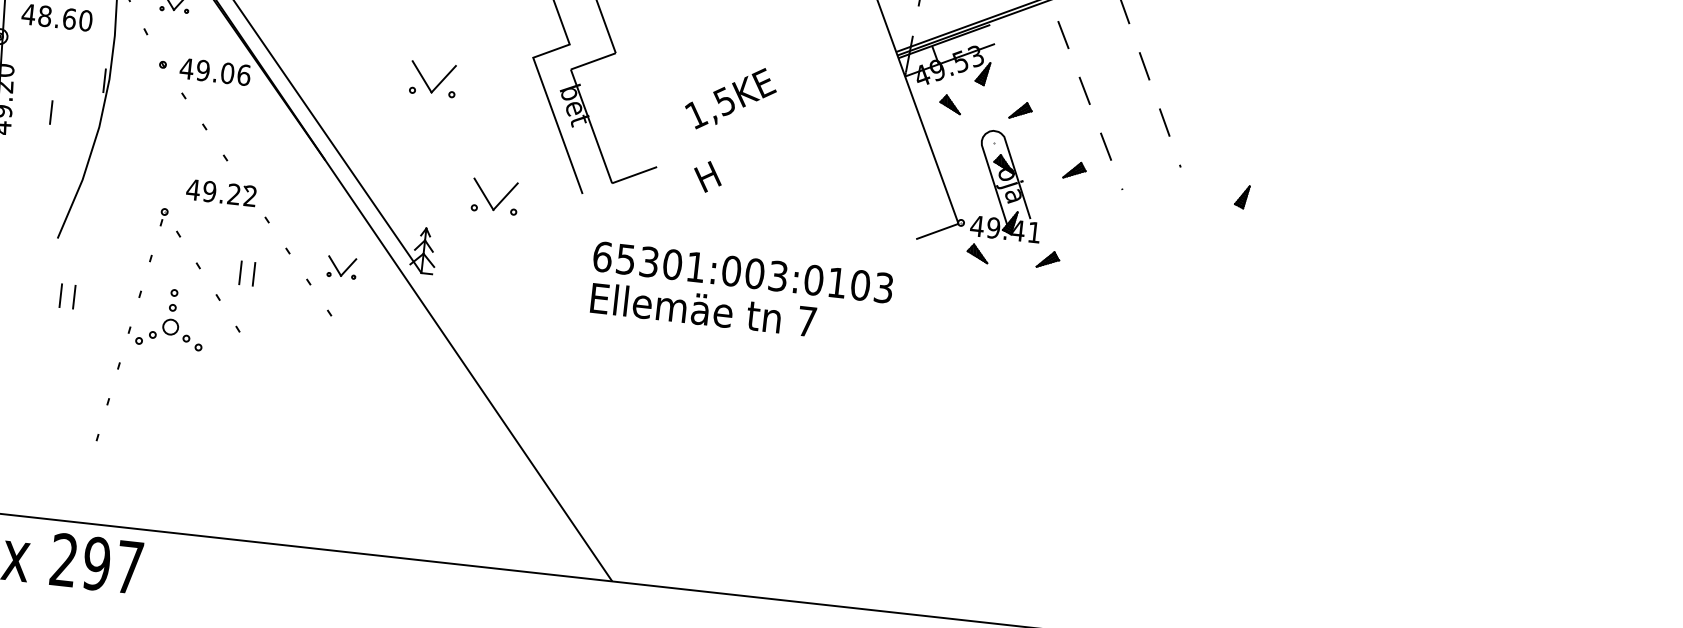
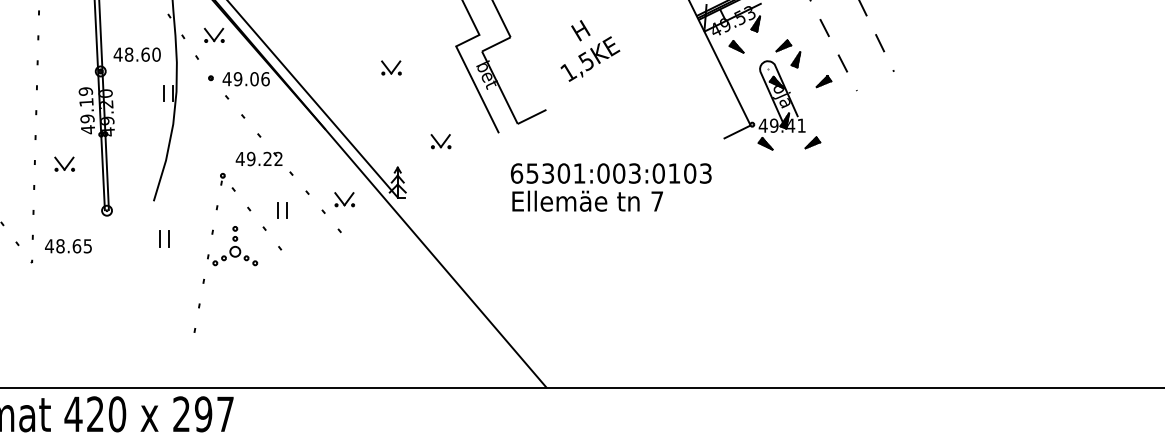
part: (433, 78) -> (391, 67), size x0.62
line: (50, 112) -> (163, 93), moved
text: (707, 176) -> (580, 30), moved
part: (494, 196) -> (440, 141), size x0.62
part: (1241, 196) -> (795, 59), moved

